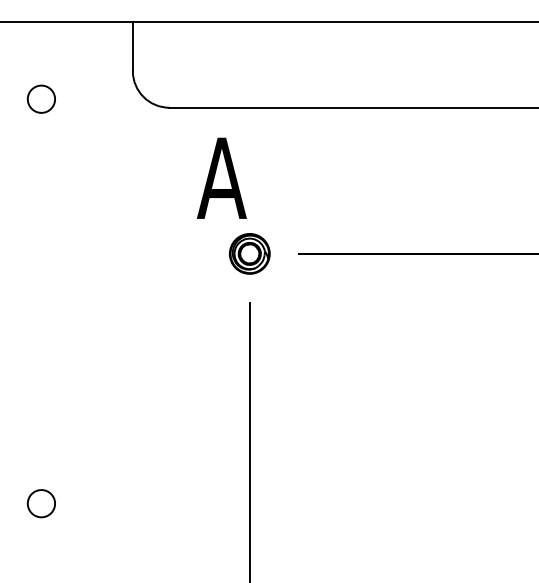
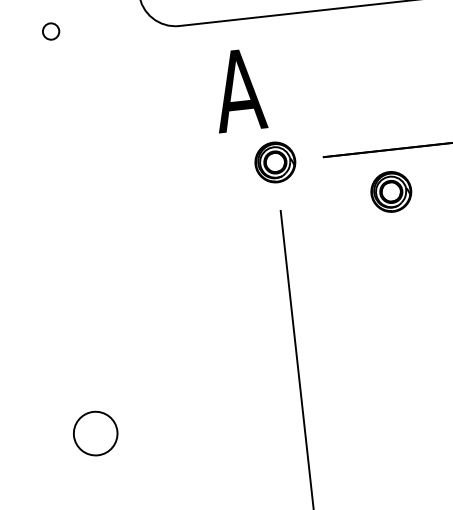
circle: (40, 98) -> (50, 30), size x0.6
part: (361, 295) -> (390, 191), added
circle: (41, 503) -> (95, 433), size x1.6

